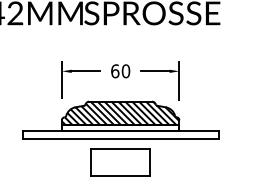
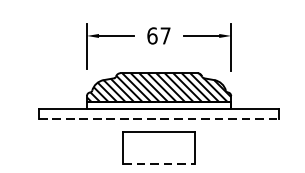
text: (125, 71) -> (165, 36), 60 -> 67
line: (120, 138) -> (158, 118), solid -> dashed
line: (121, 175) -> (160, 163), solid -> dashed

